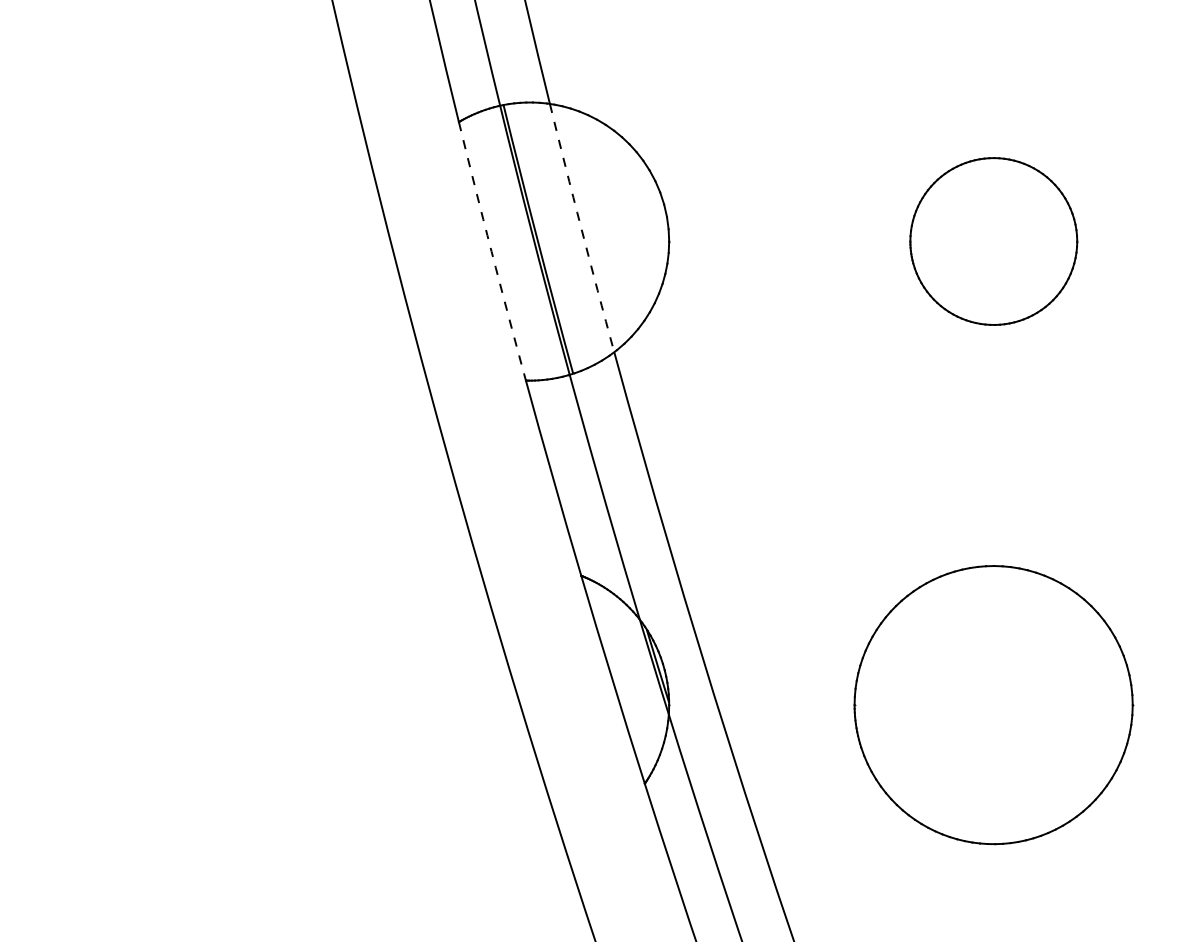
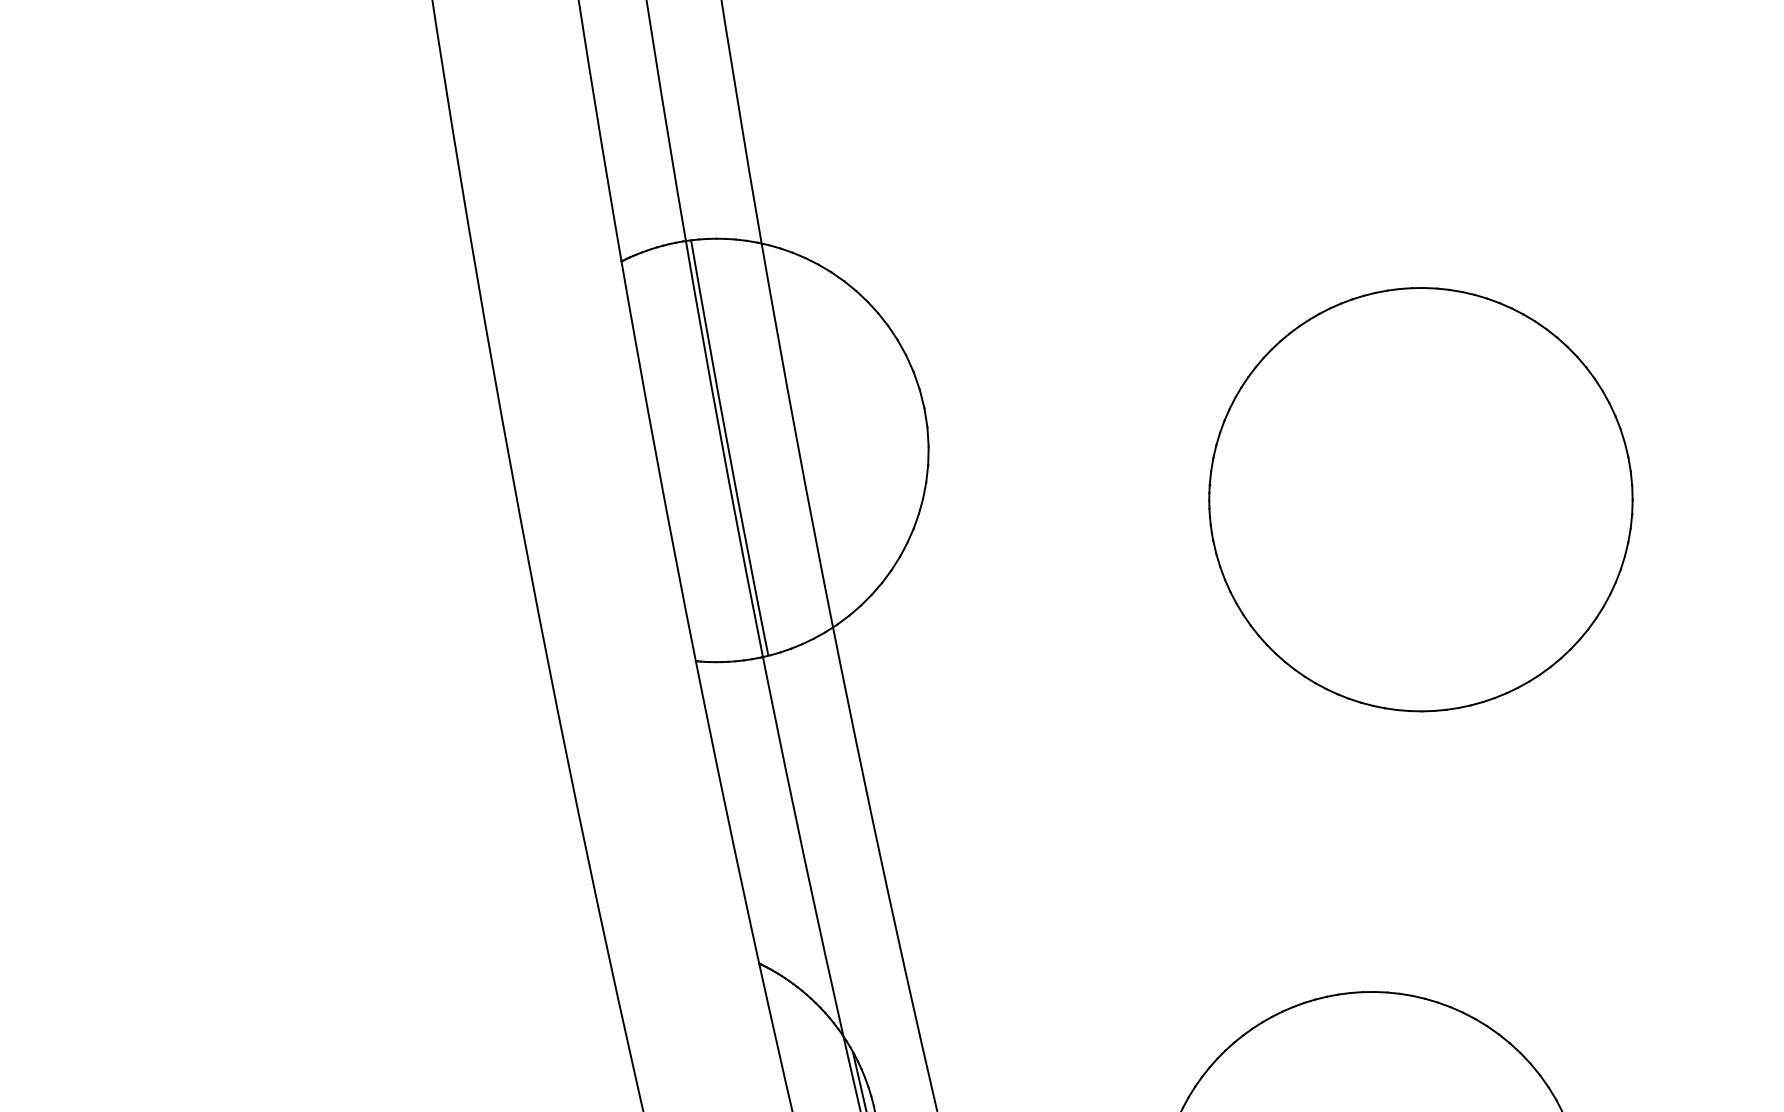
arc: (581, 228) -> (796, 436), dashed -> solid
part: (993, 241) -> (1420, 499), size x1.67
arc: (491, 251) -> (657, 461), dashed -> solid

